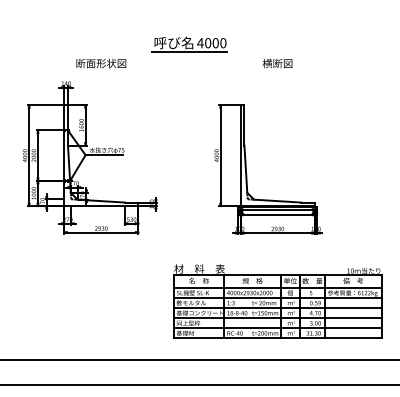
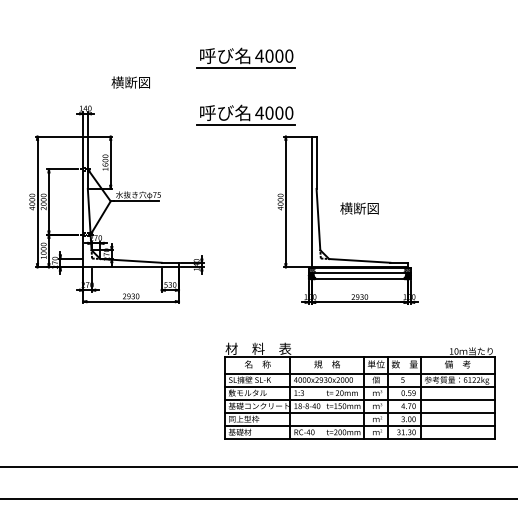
text: (100, 63) -> (130, 82), 断面形状図 -> 横断図
text: (277, 63) -> (359, 208), moved
part: (189, 88) -> (245, 114), added

